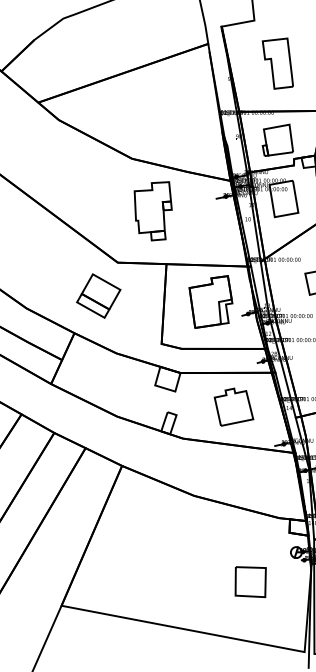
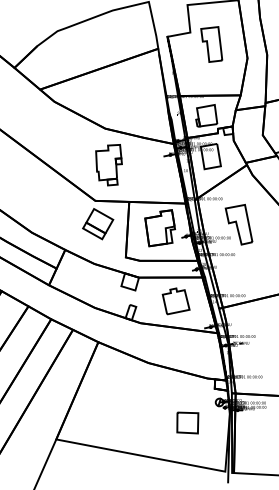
part: (277, 63) -> (211, 44), moved
part: (152, 211) -> (108, 165), moved
part: (99, 296) -> (98, 224), moved

